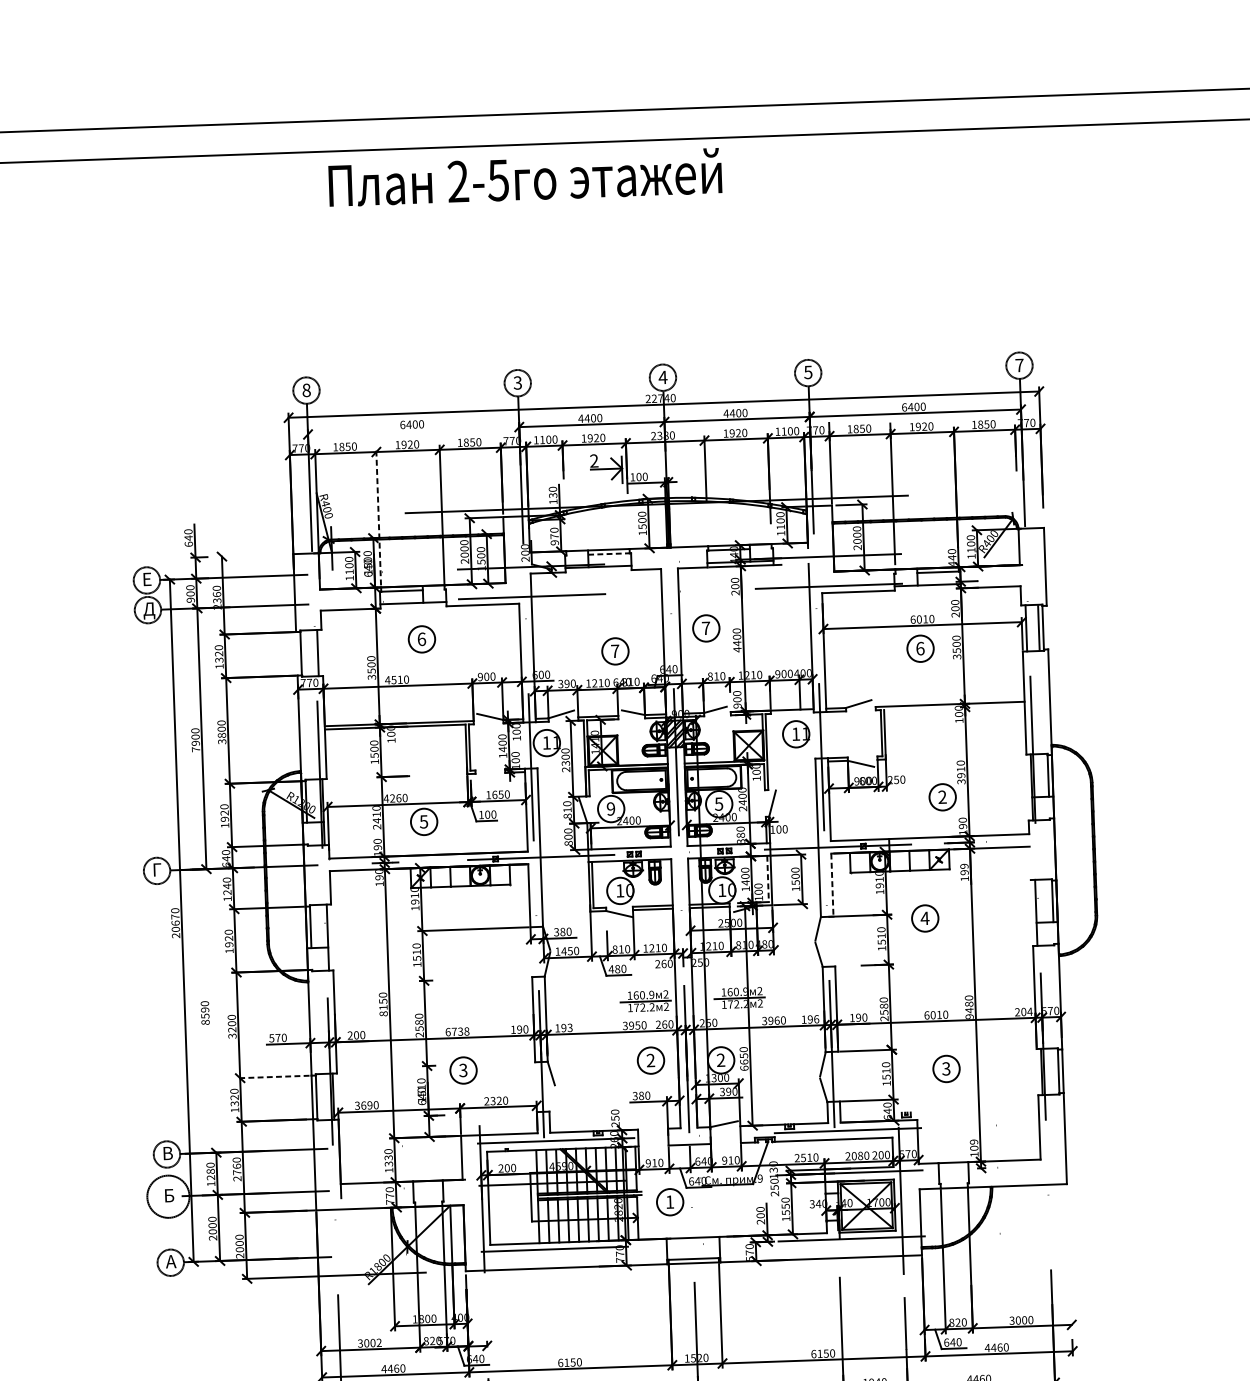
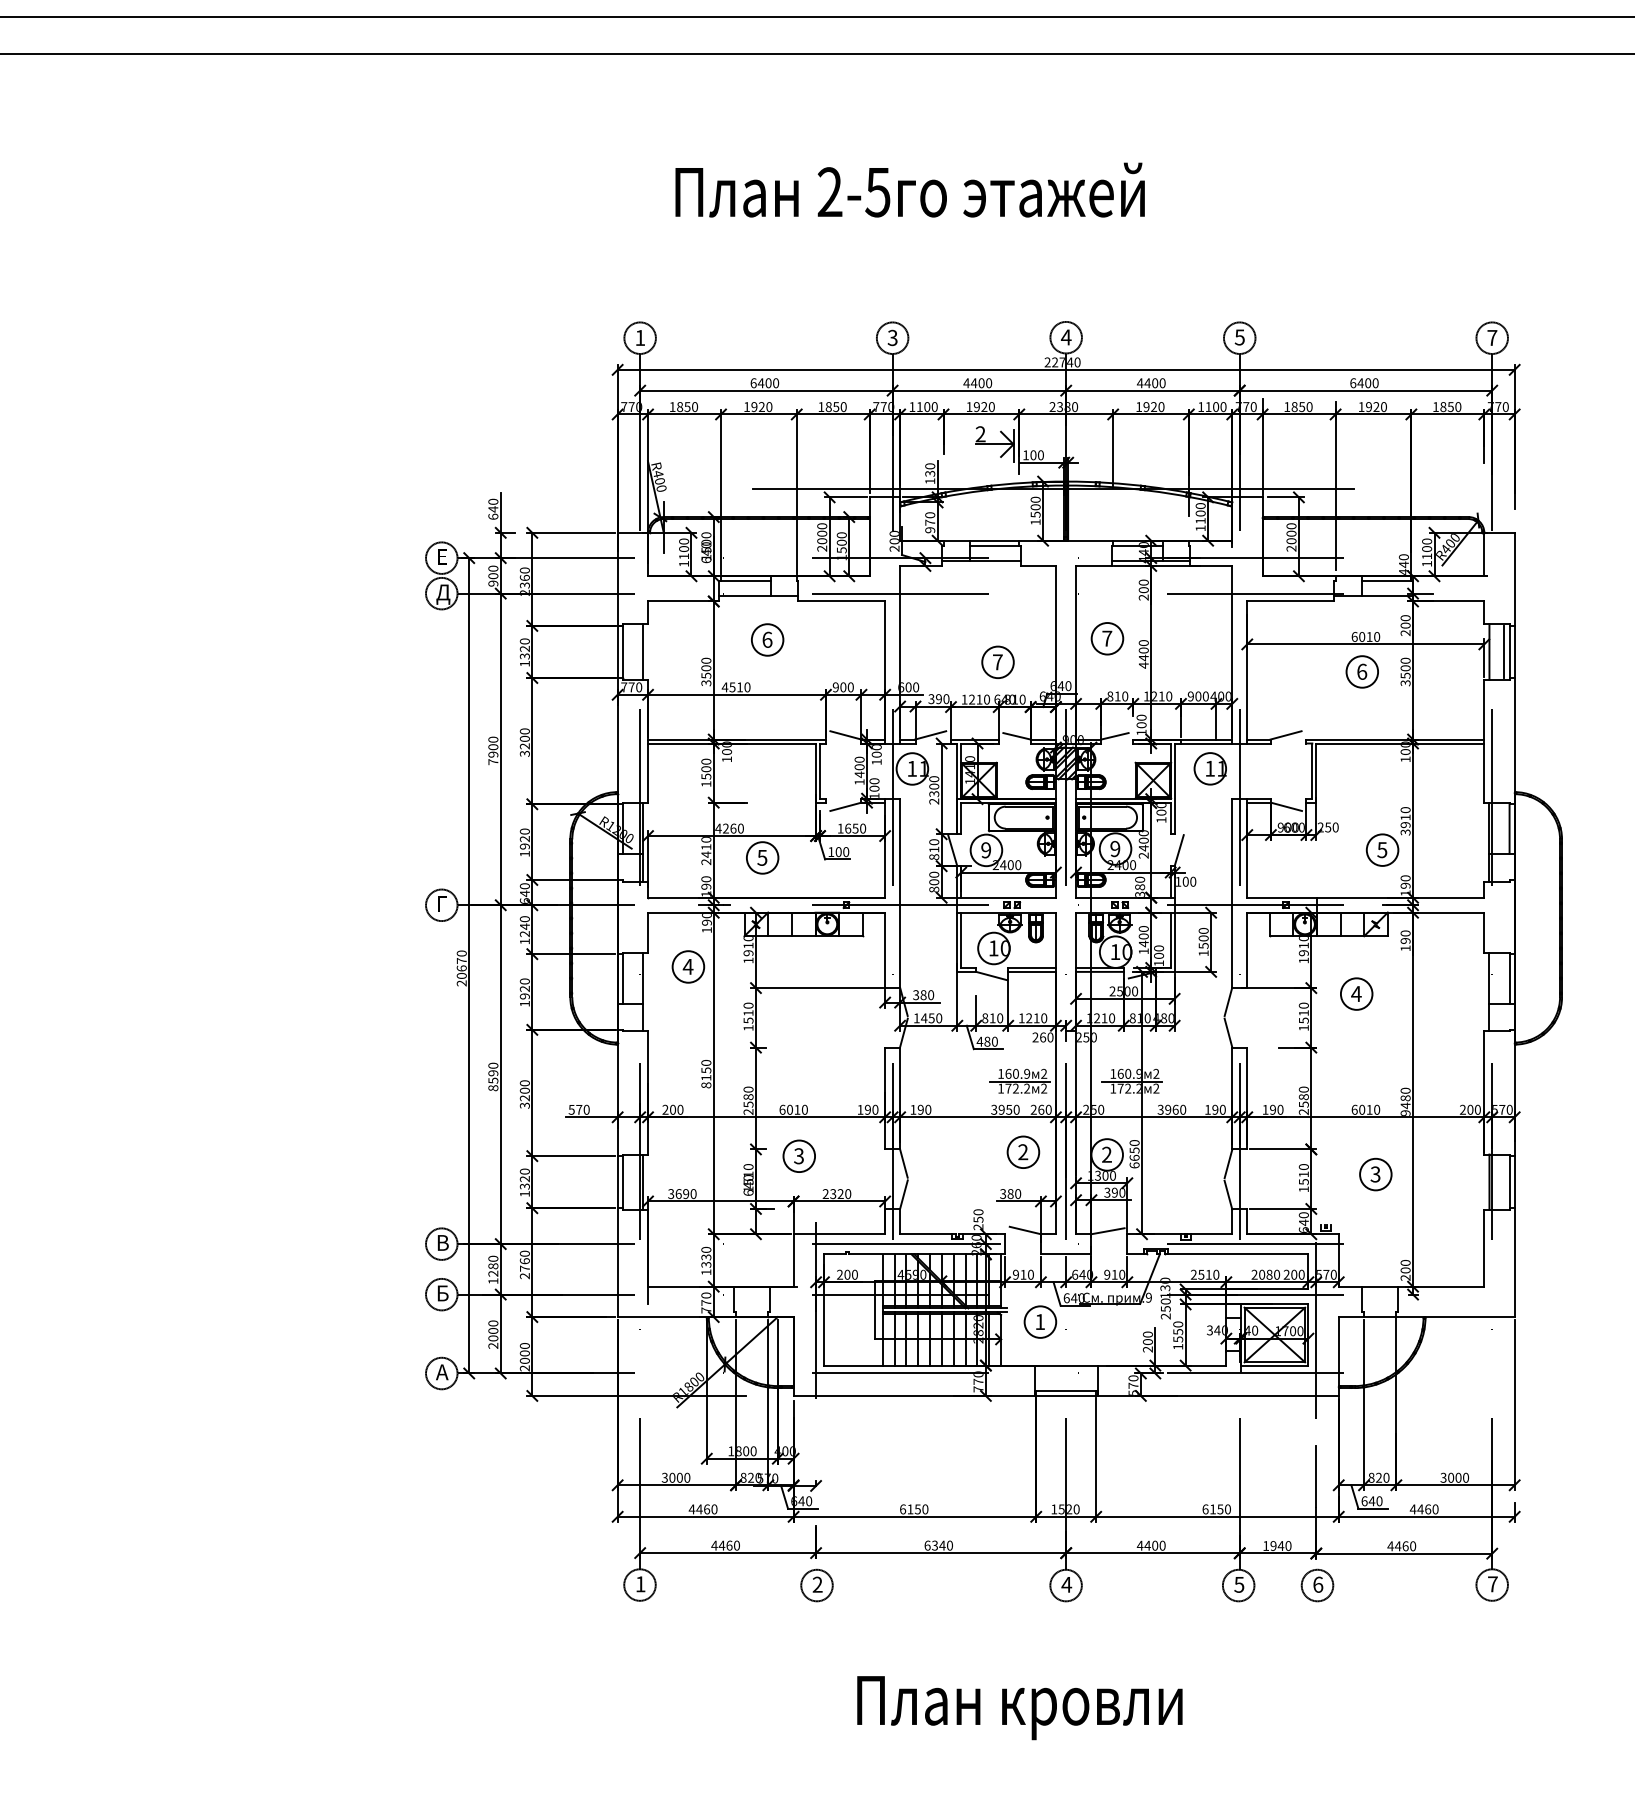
text: (524, 177) -> (909, 189), moved
text: (306, 389) -> (640, 337), 8 -> 1
line: (413, 430) -> (766, 390), added
line: (379, 516) -> (721, 491), dashed -> solid
line: (609, 553) -> (994, 545), dashed -> solid
line: (254, 555) -> (571, 532), added
line: (791, 564) -> (1211, 565), added
line: (1047, 627) -> (1514, 651), added
line: (296, 653) -> (617, 651), added
text: (737, 705) -> (1141, 732), 900 -> 100
line: (954, 707) -> (1400, 743), added
line: (792, 713) -> (1206, 743), added
text: (221, 735) -> (524, 746), 3800 -> 3200
line: (492, 776) -> (845, 806), added
text: (942, 797) -> (1382, 850), 2 -> 5
text: (719, 803) -> (1115, 848), 5 -> 9
line: (1030, 863) -> (1484, 932), added
text: (964, 866) -> (1405, 933), 199 -> 190
line: (767, 879) -> (1170, 940), dashed -> solid
line: (832, 885) -> (1247, 950), dashed -> solid
part: (365, 914) -> (688, 966), added
line: (211, 1010) -> (500, 1074), added
text: (1029, 1011) -> (1477, 1109), 204 -> 200
text: (816, 1018) -> (1222, 1109), 196 -> 190
text: (570, 1027) -> (928, 1109), 193 -> 190
text: (460, 1031) -> (797, 1109), 6738 -> 6010
line: (272, 1077) -> (571, 1156), dashed -> solid
line: (551, 1099) -> (903, 1194), added
line: (654, 1126) -> (1024, 1230), added
text: (974, 1148) -> (1405, 1270), 109 -> 200
circle: (168, 1196) -> (441, 1294), size x0.62
line: (1069, 1257) -> (1514, 1404), added
text: (379, 1342) -> (687, 1477), 3002 -> 3000

